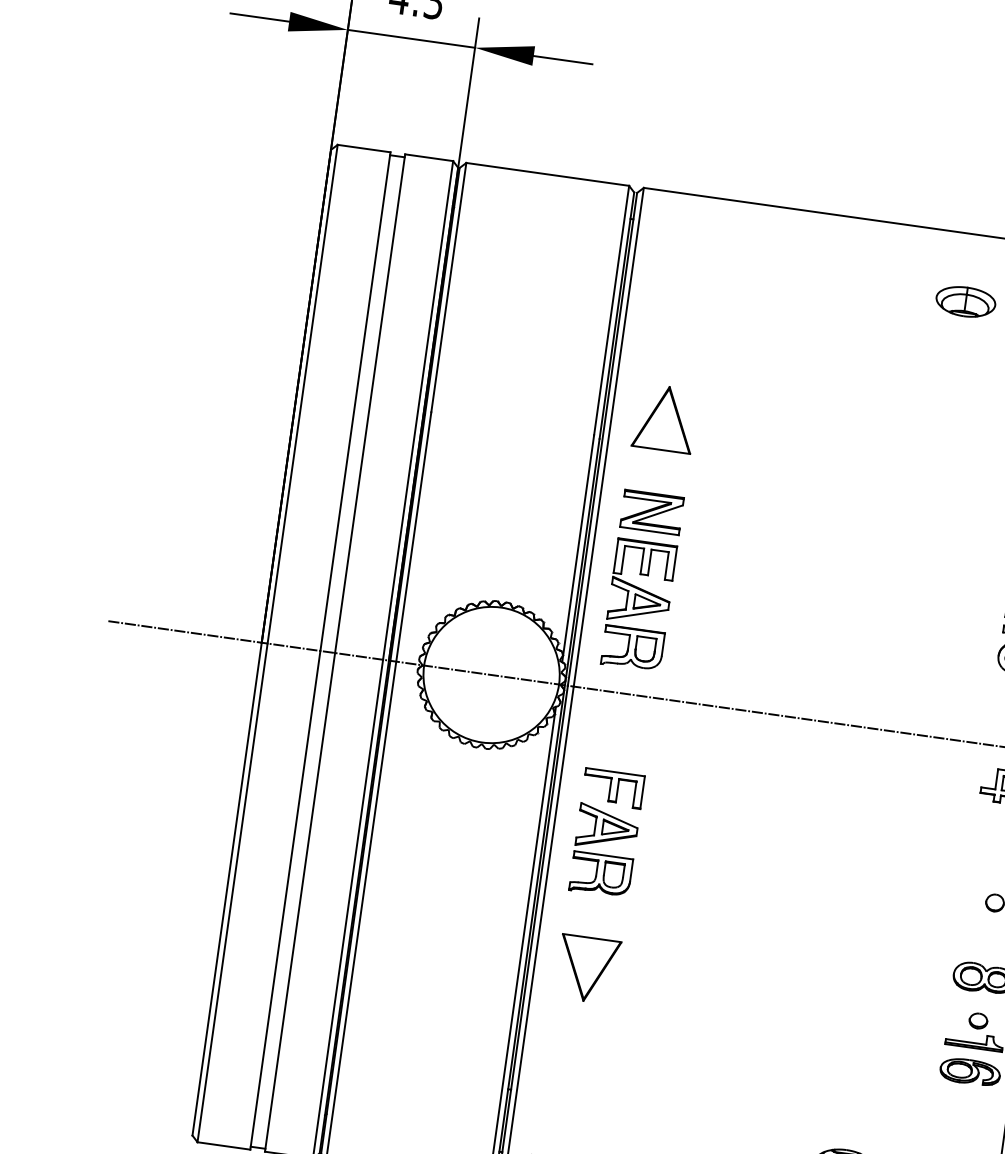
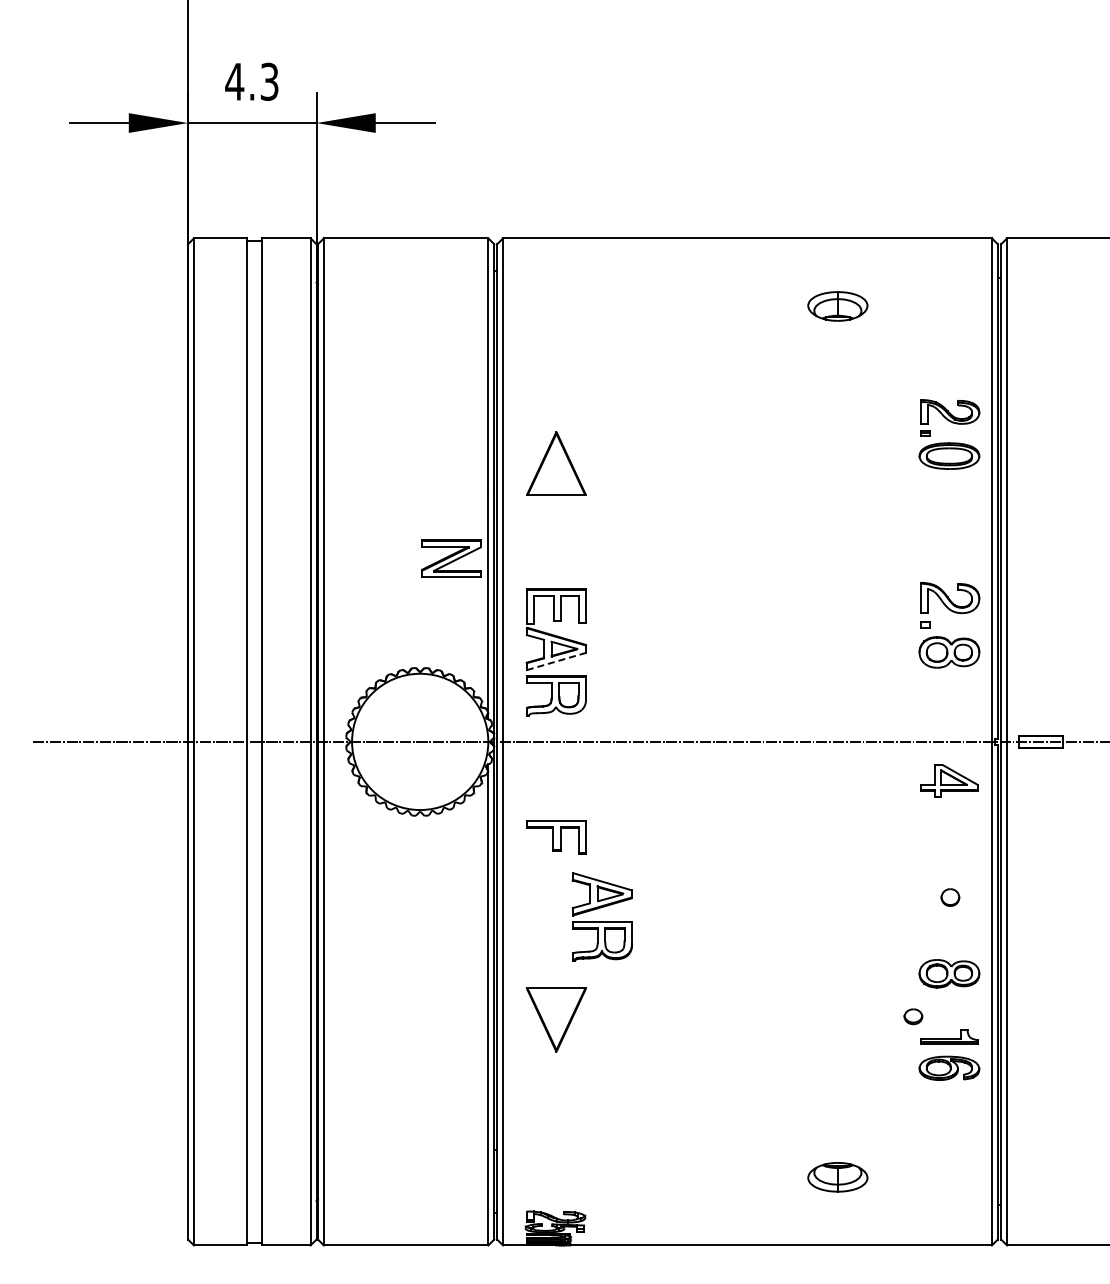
part: (652, 512) -> (451, 558), moved
line: (637, 614) -> (556, 661), solid -> dashed
part: (603, 849) -> (601, 916), moved
part: (978, 1020) -> (913, 1016), moved

